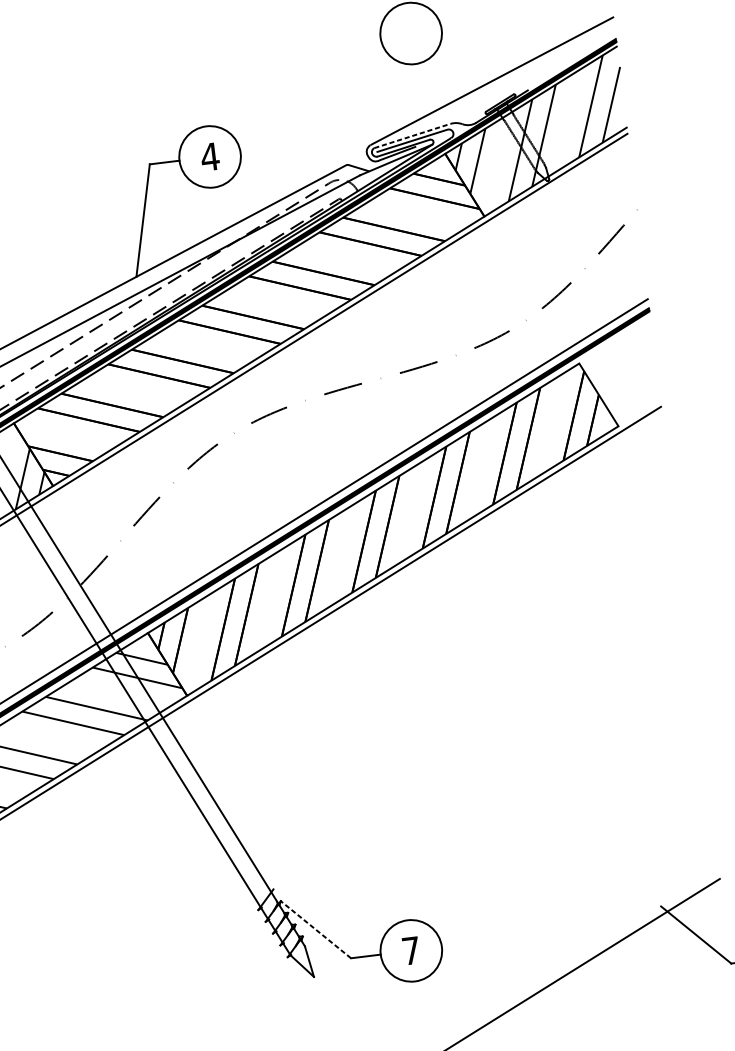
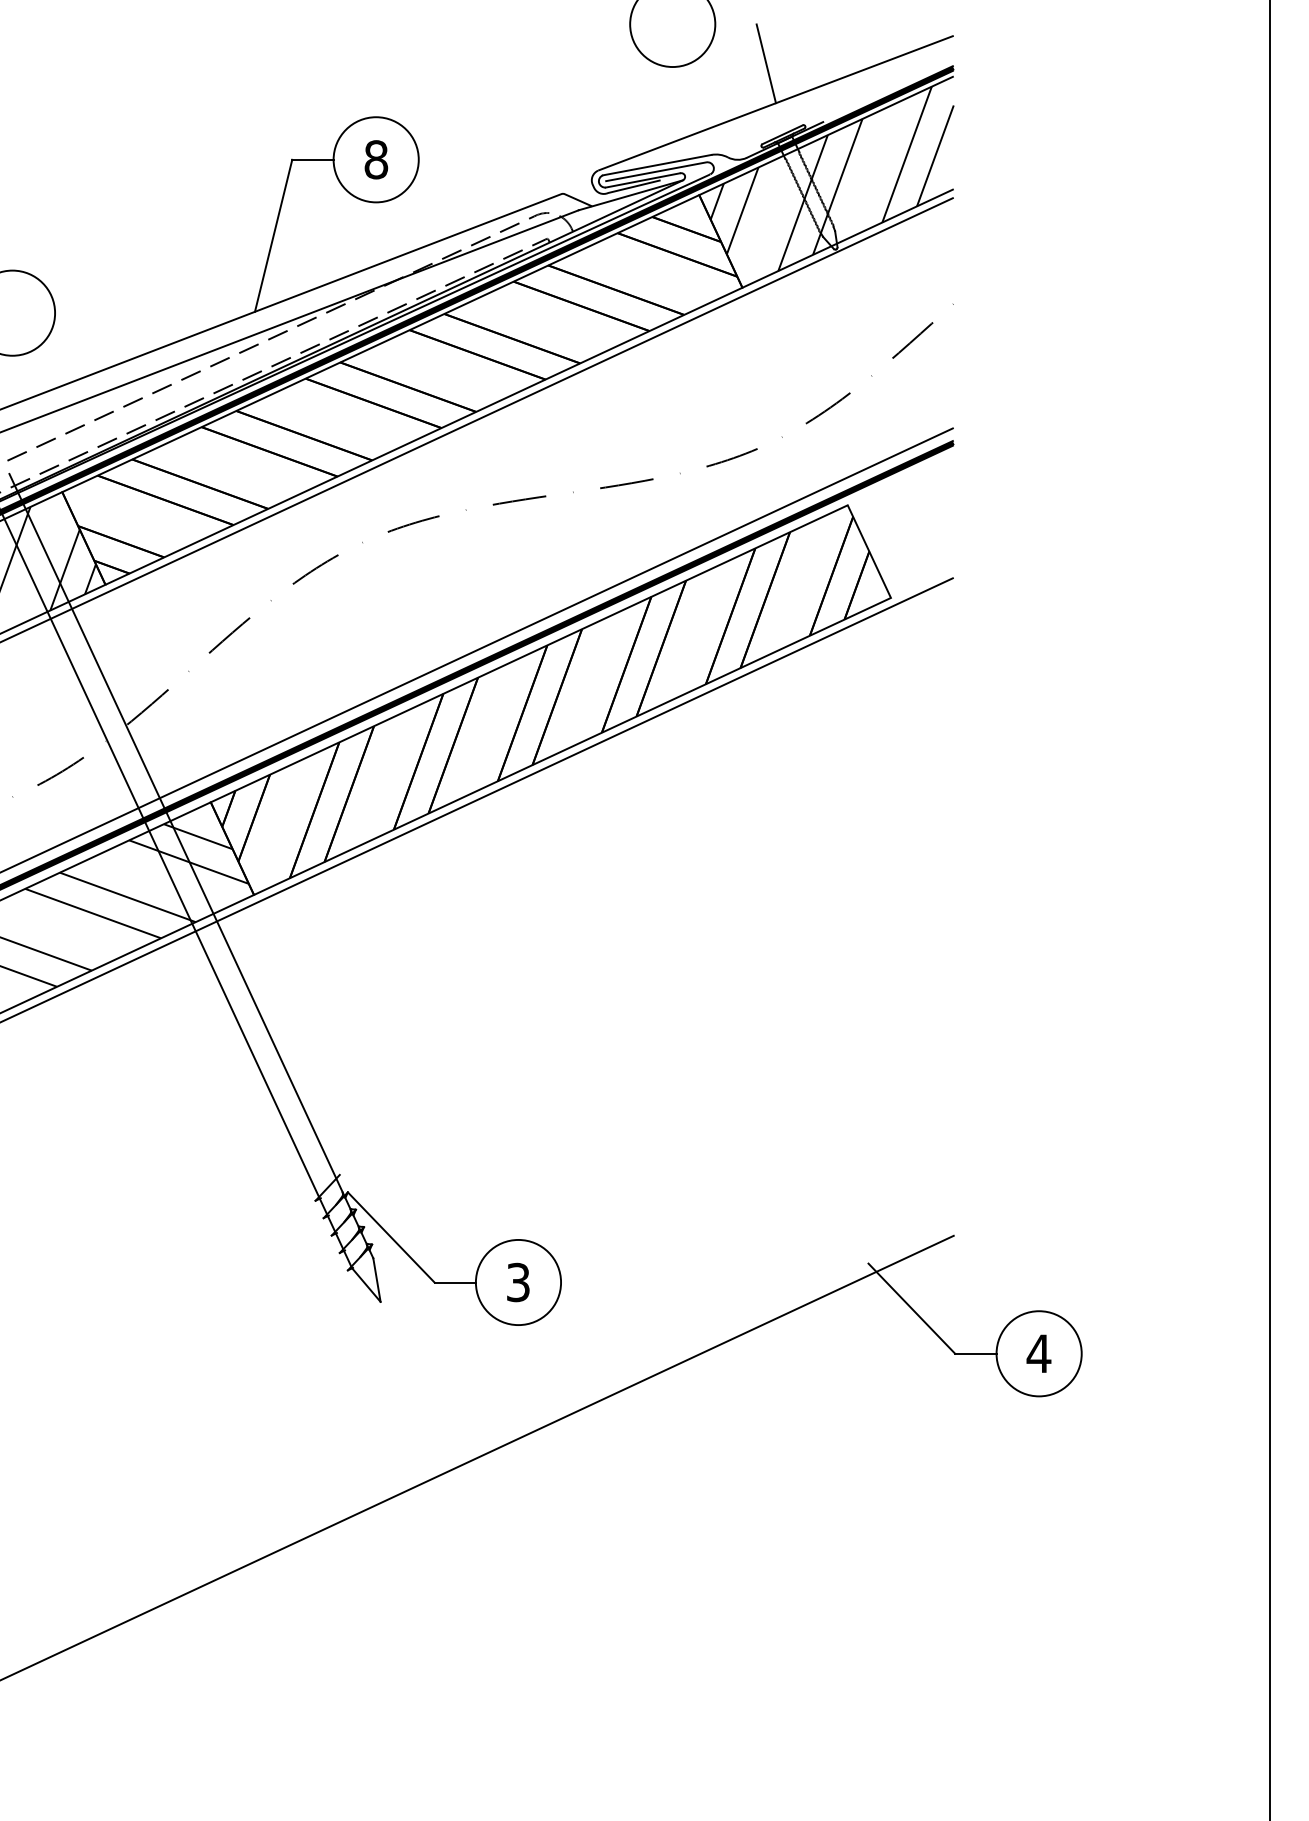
line: (481, 53) -> (765, 63), added
line: (412, 136) -> (657, 165), dashed -> solid
text: (209, 156) -> (375, 159), 4 -> 8
line: (316, 929) -> (391, 1237), dashed -> solid
text: (411, 950) -> (518, 1282), 7 -> 3

